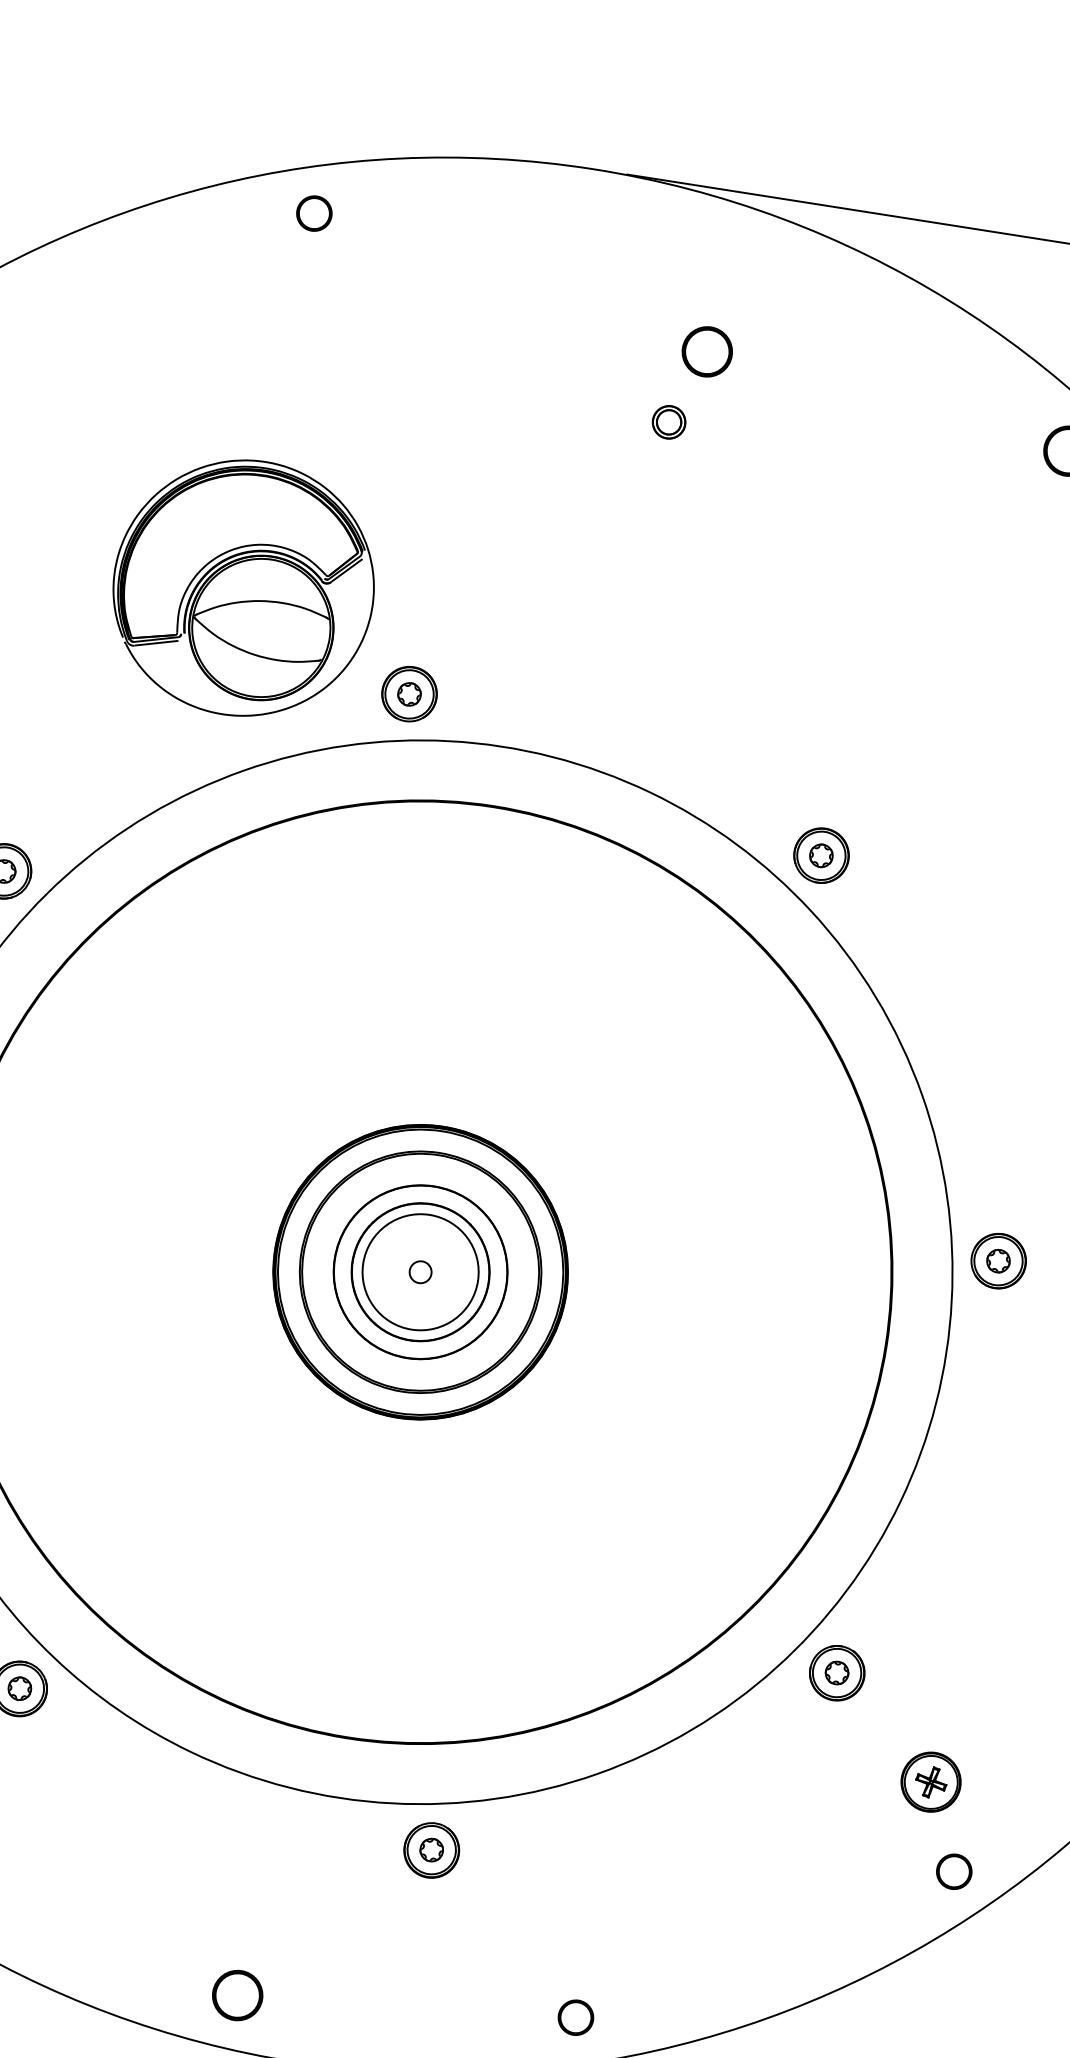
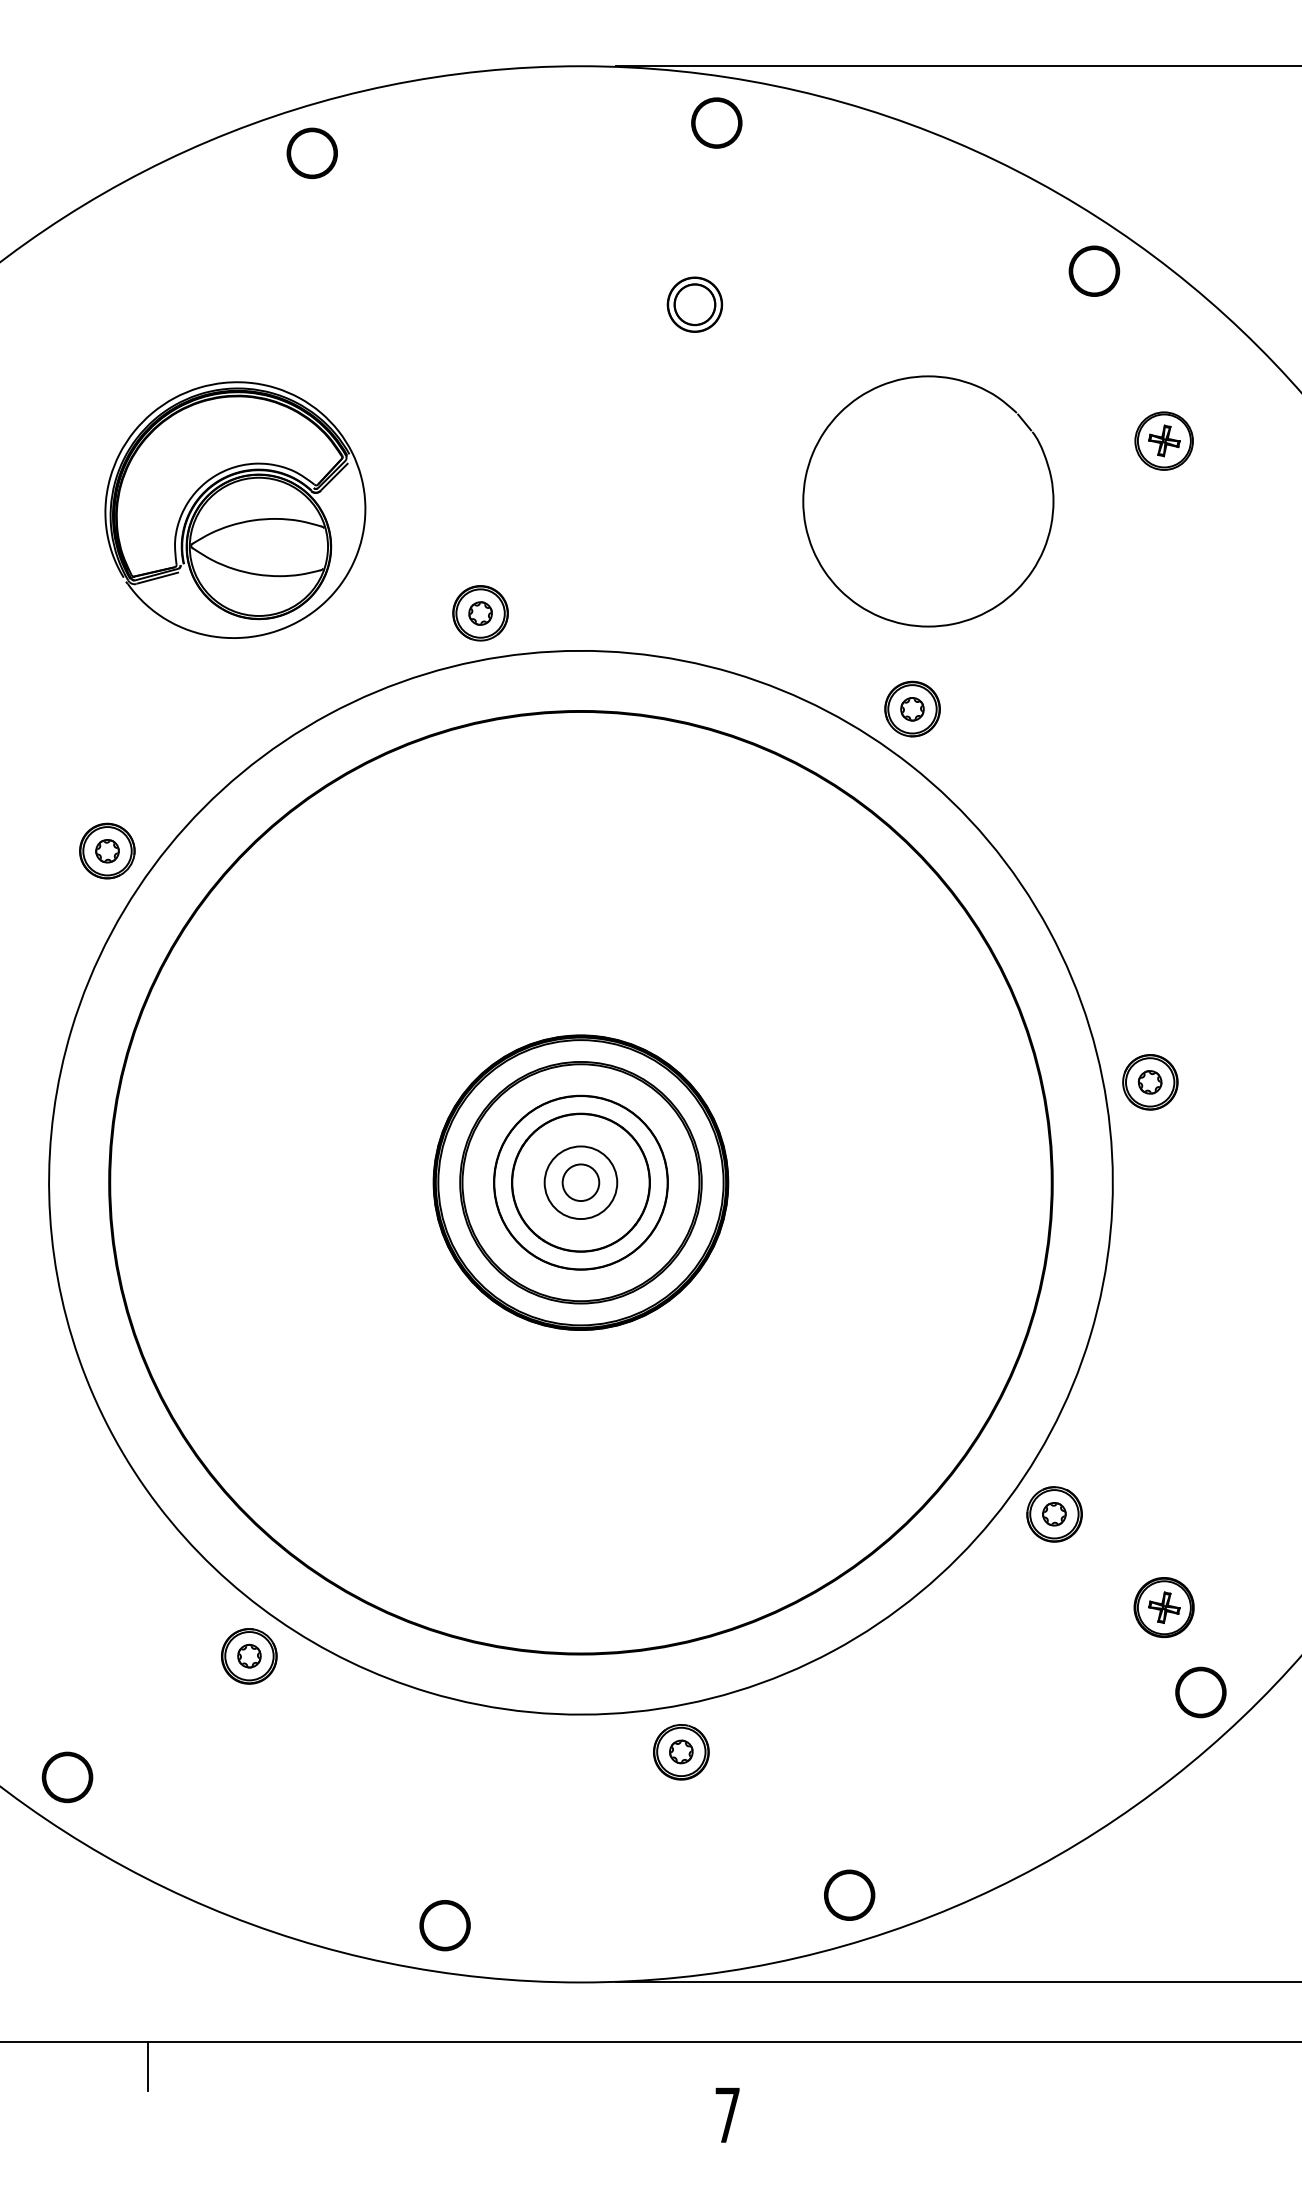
part: (313, 212) -> (311, 152), size x1.43
part: (707, 351) -> (716, 122), moved
part: (668, 422) -> (694, 304), size x1.67
part: (243, 587) -> (235, 509), moved
part: (869, 652) -> (928, 501), added
circle: (420, 1271) -> (580, 1182), size x0.62
circle: (420, 1271) -> (580, 1182), size x1.67
part: (953, 1871) -> (1200, 1692), size x1.43
part: (237, 1995) -> (444, 1925), moved
part: (575, 2017) -> (849, 1894), size x1.43

